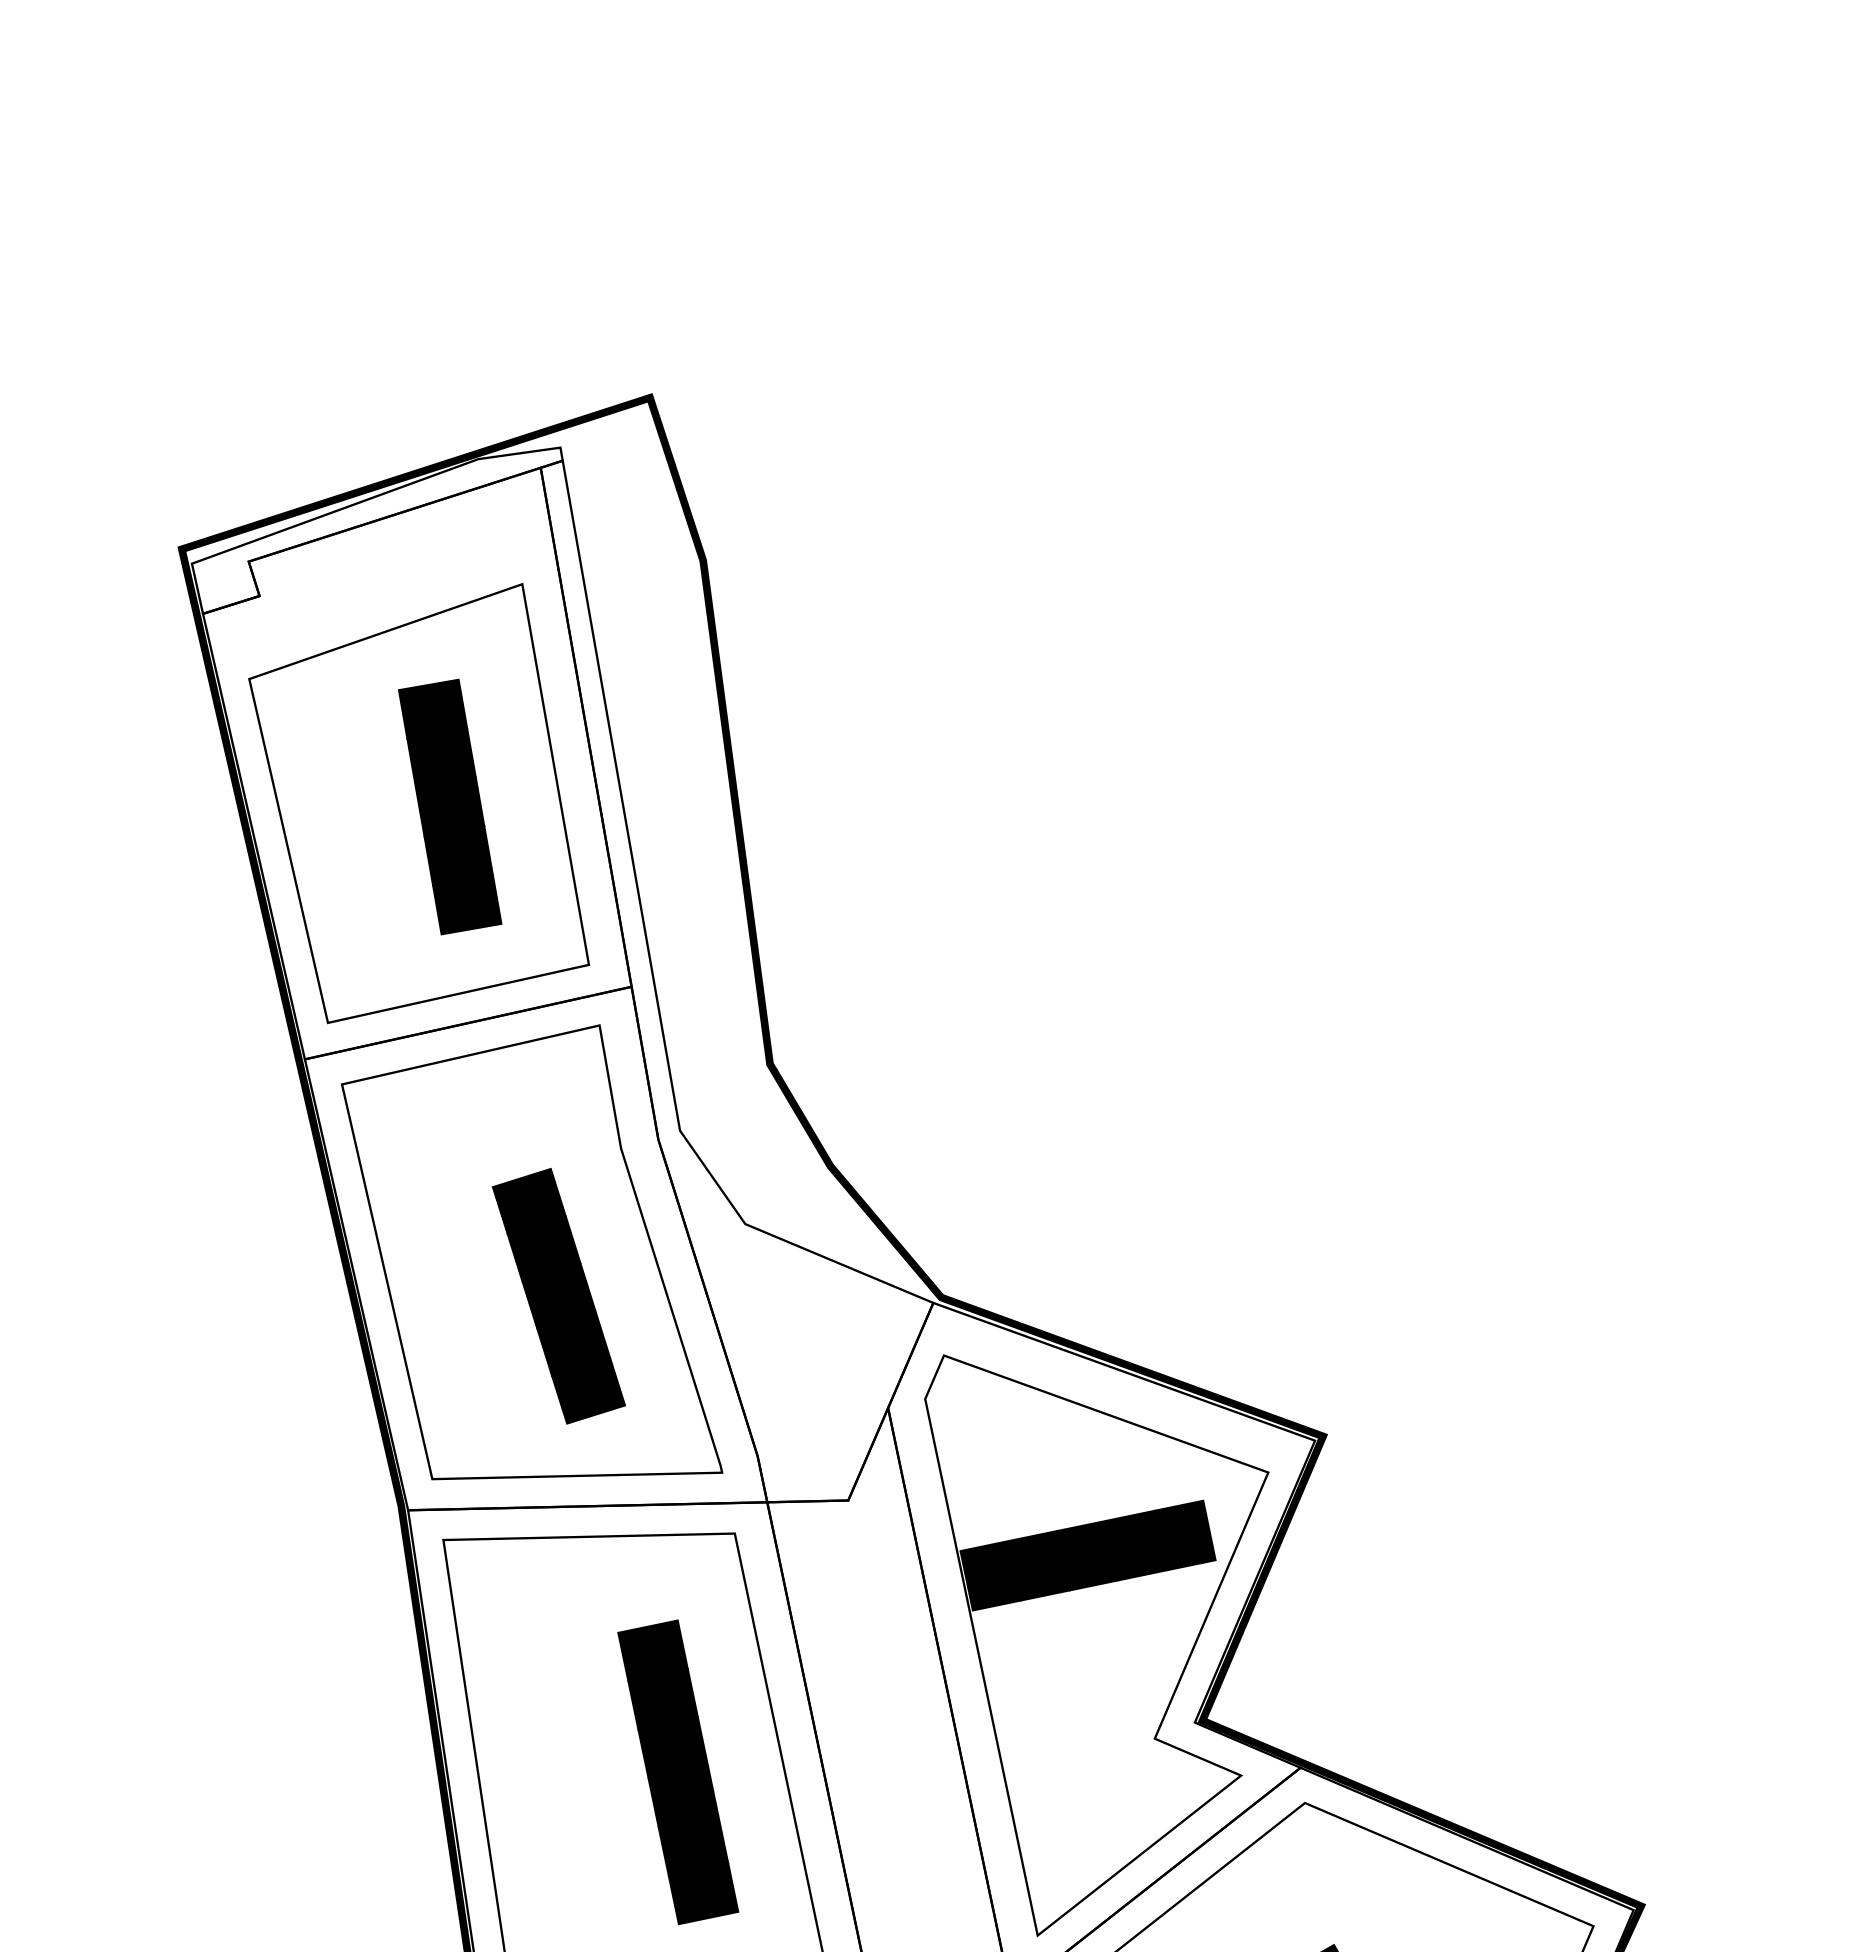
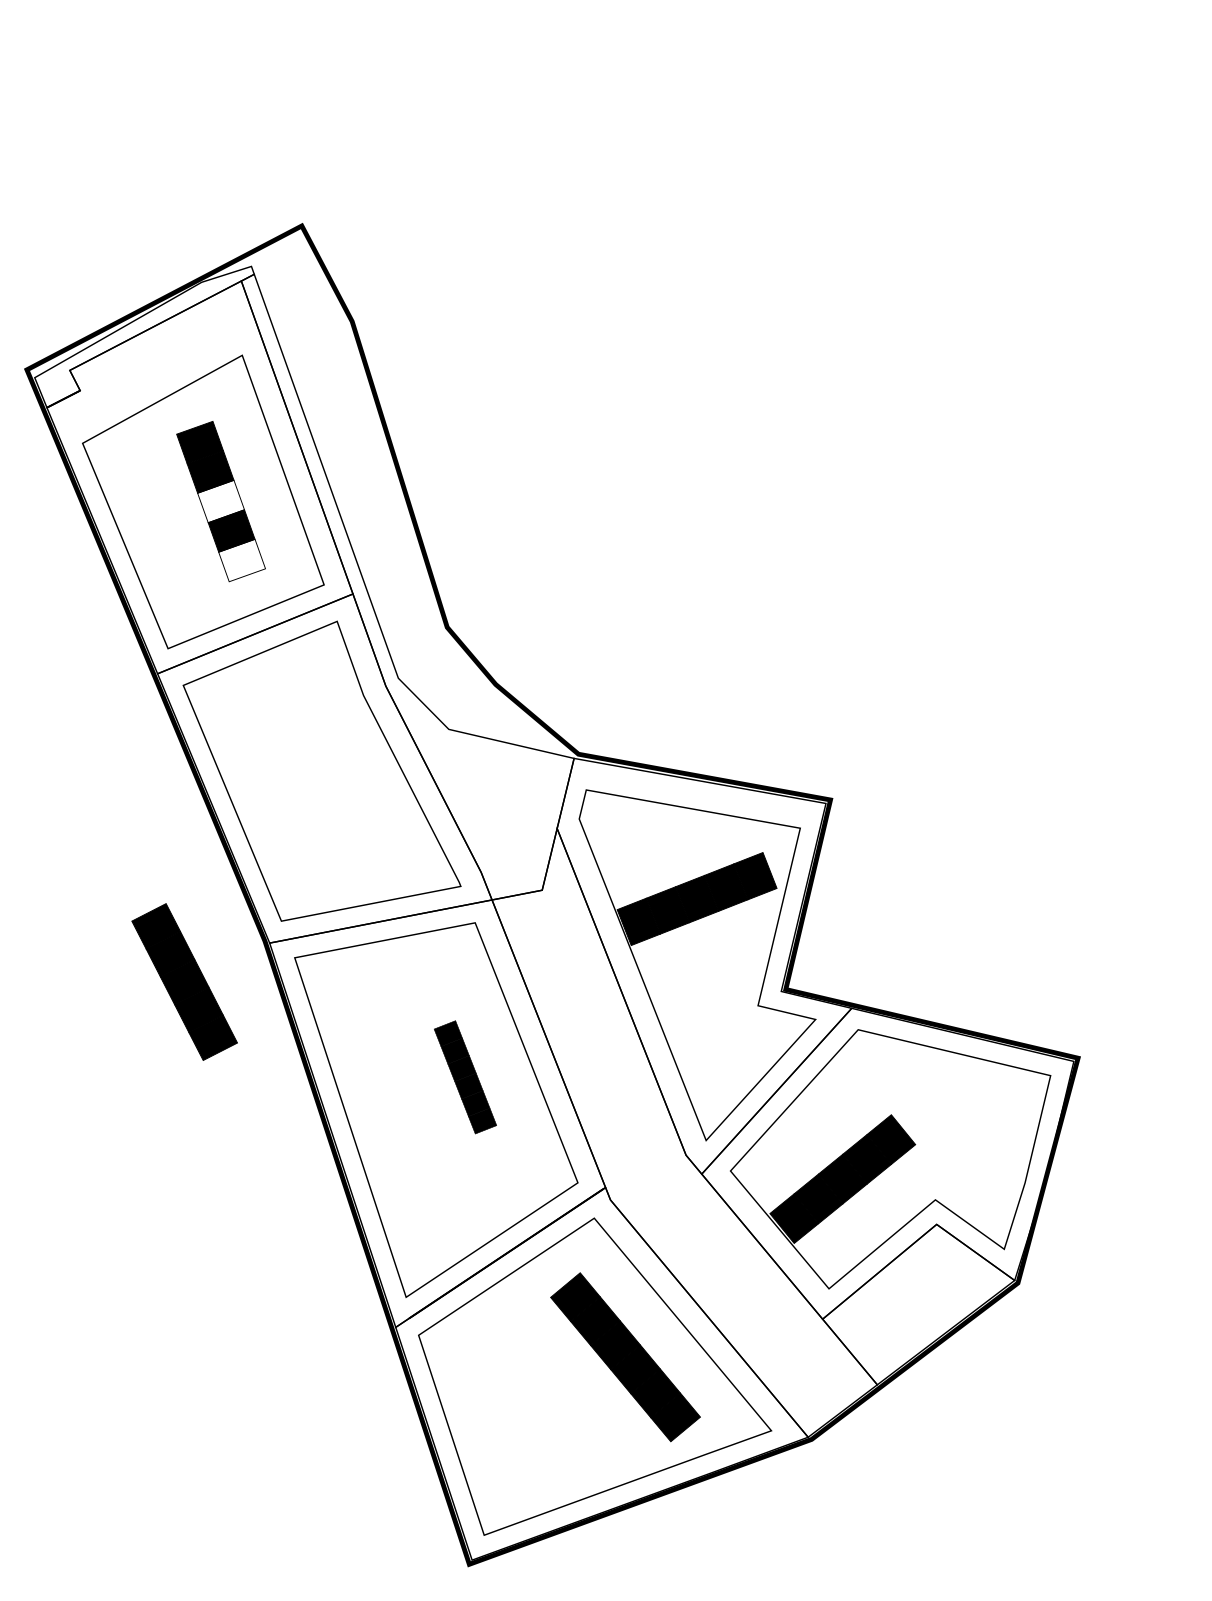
fill: (449, 806) -> (220, 501), removed
fill: (466, 904) -> (241, 560), removed
part: (558, 1295) -> (184, 981), moved
part: (678, 1772) -> (465, 1077), size x0.6

